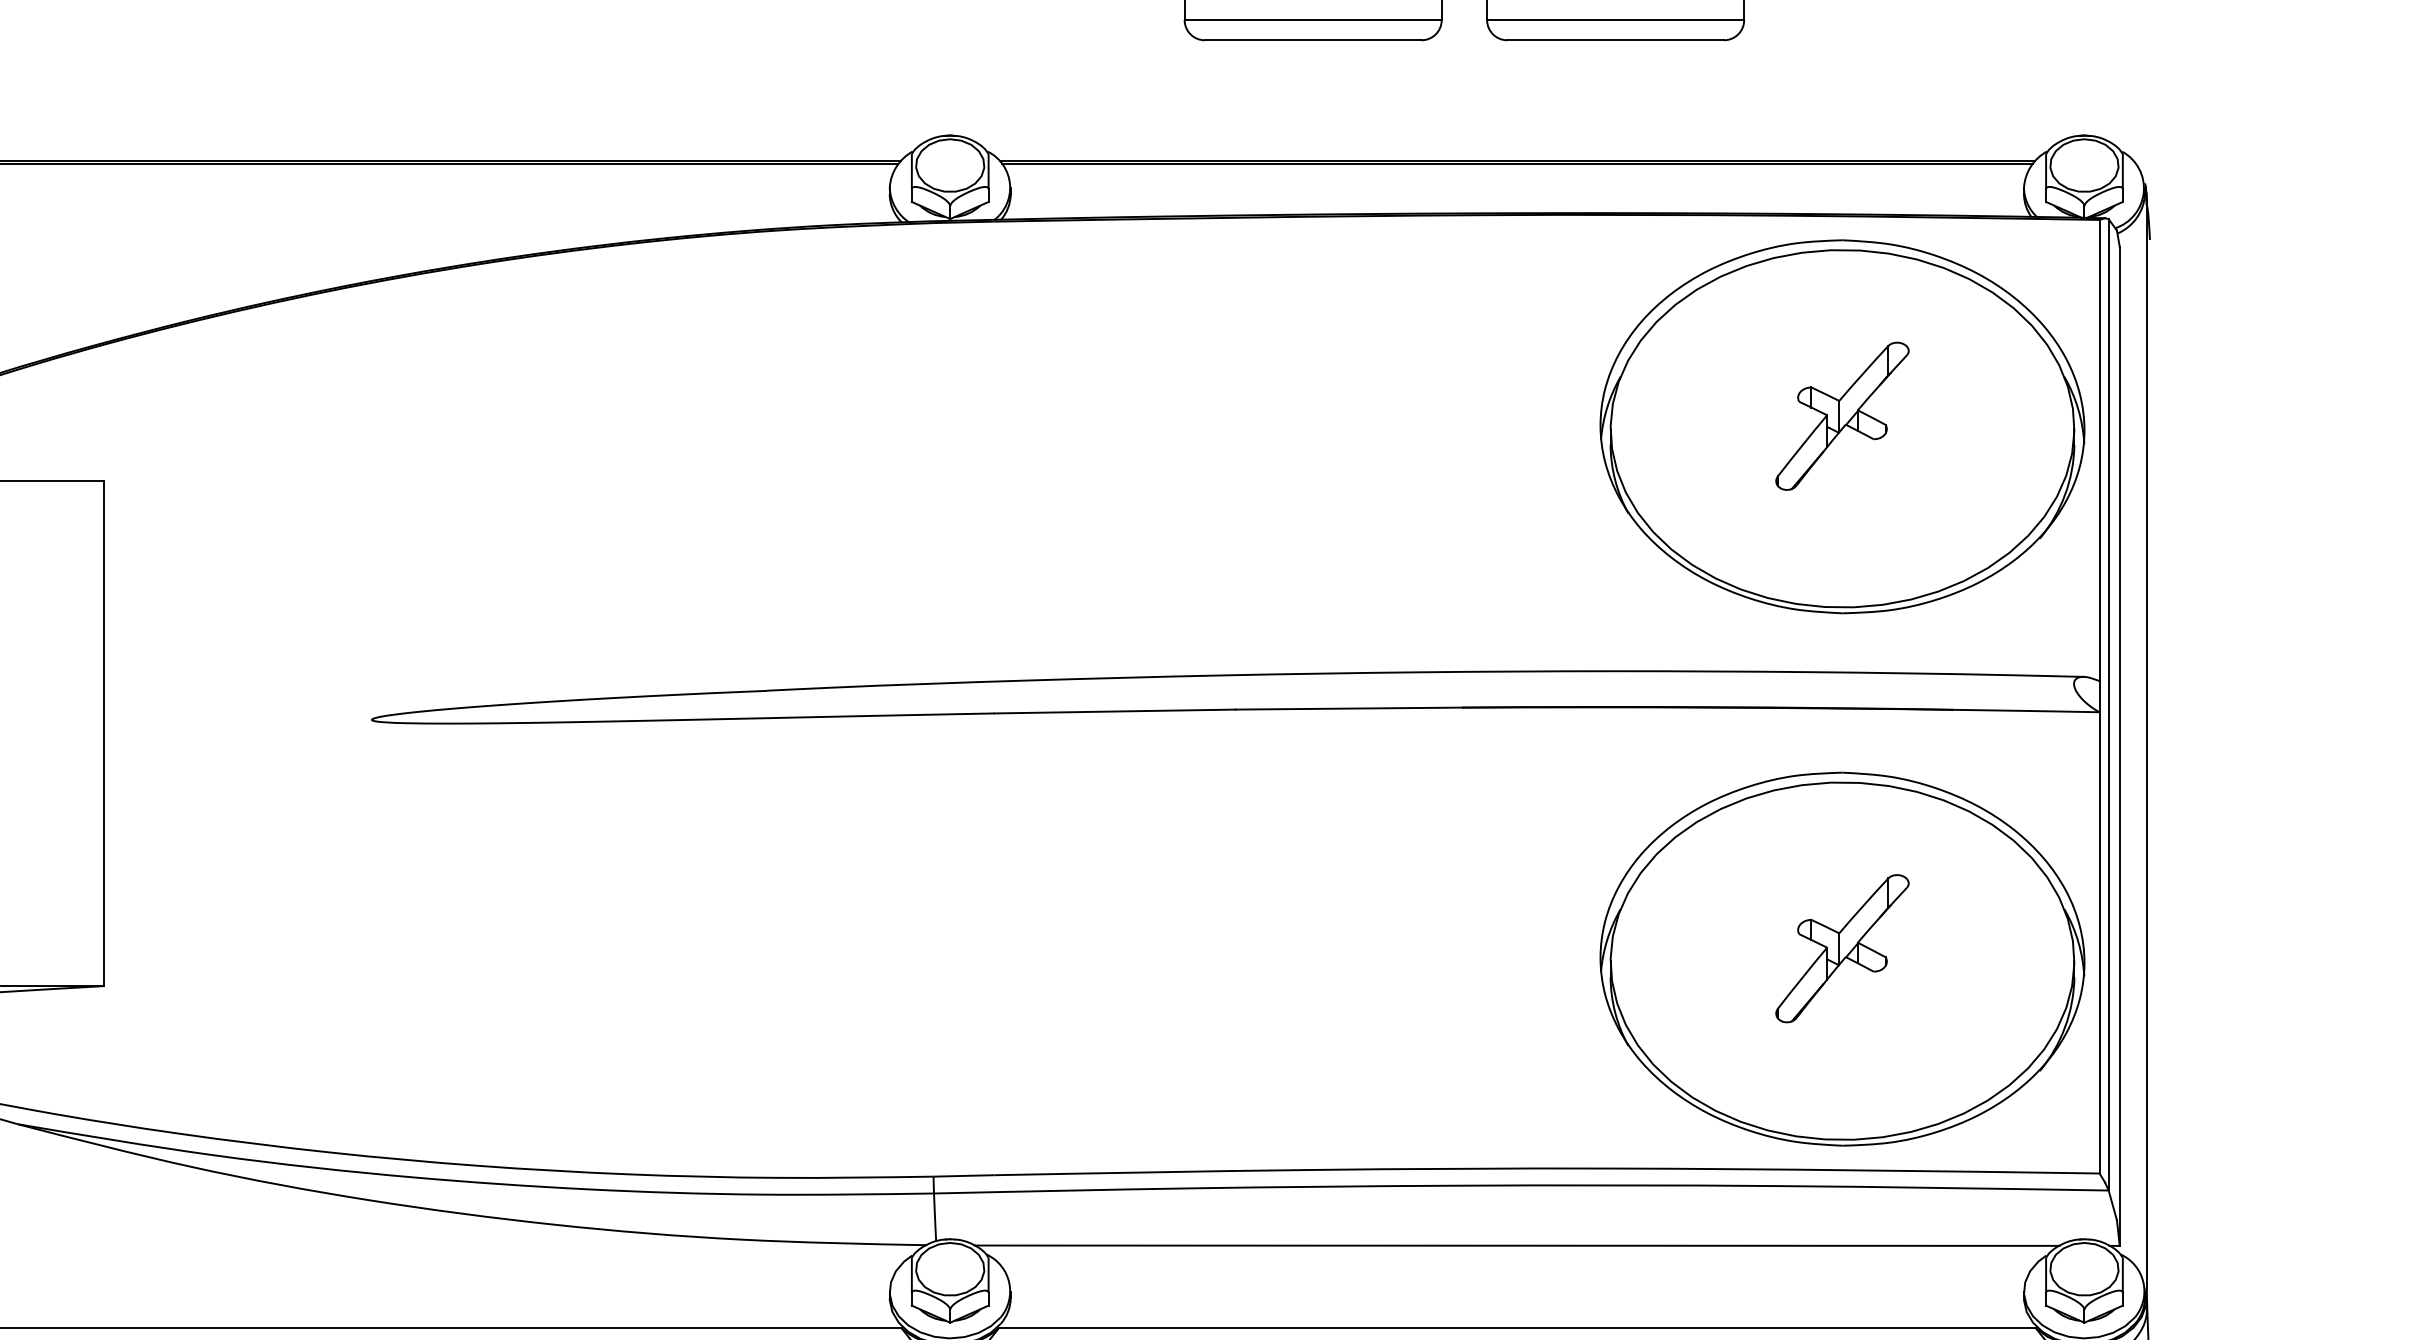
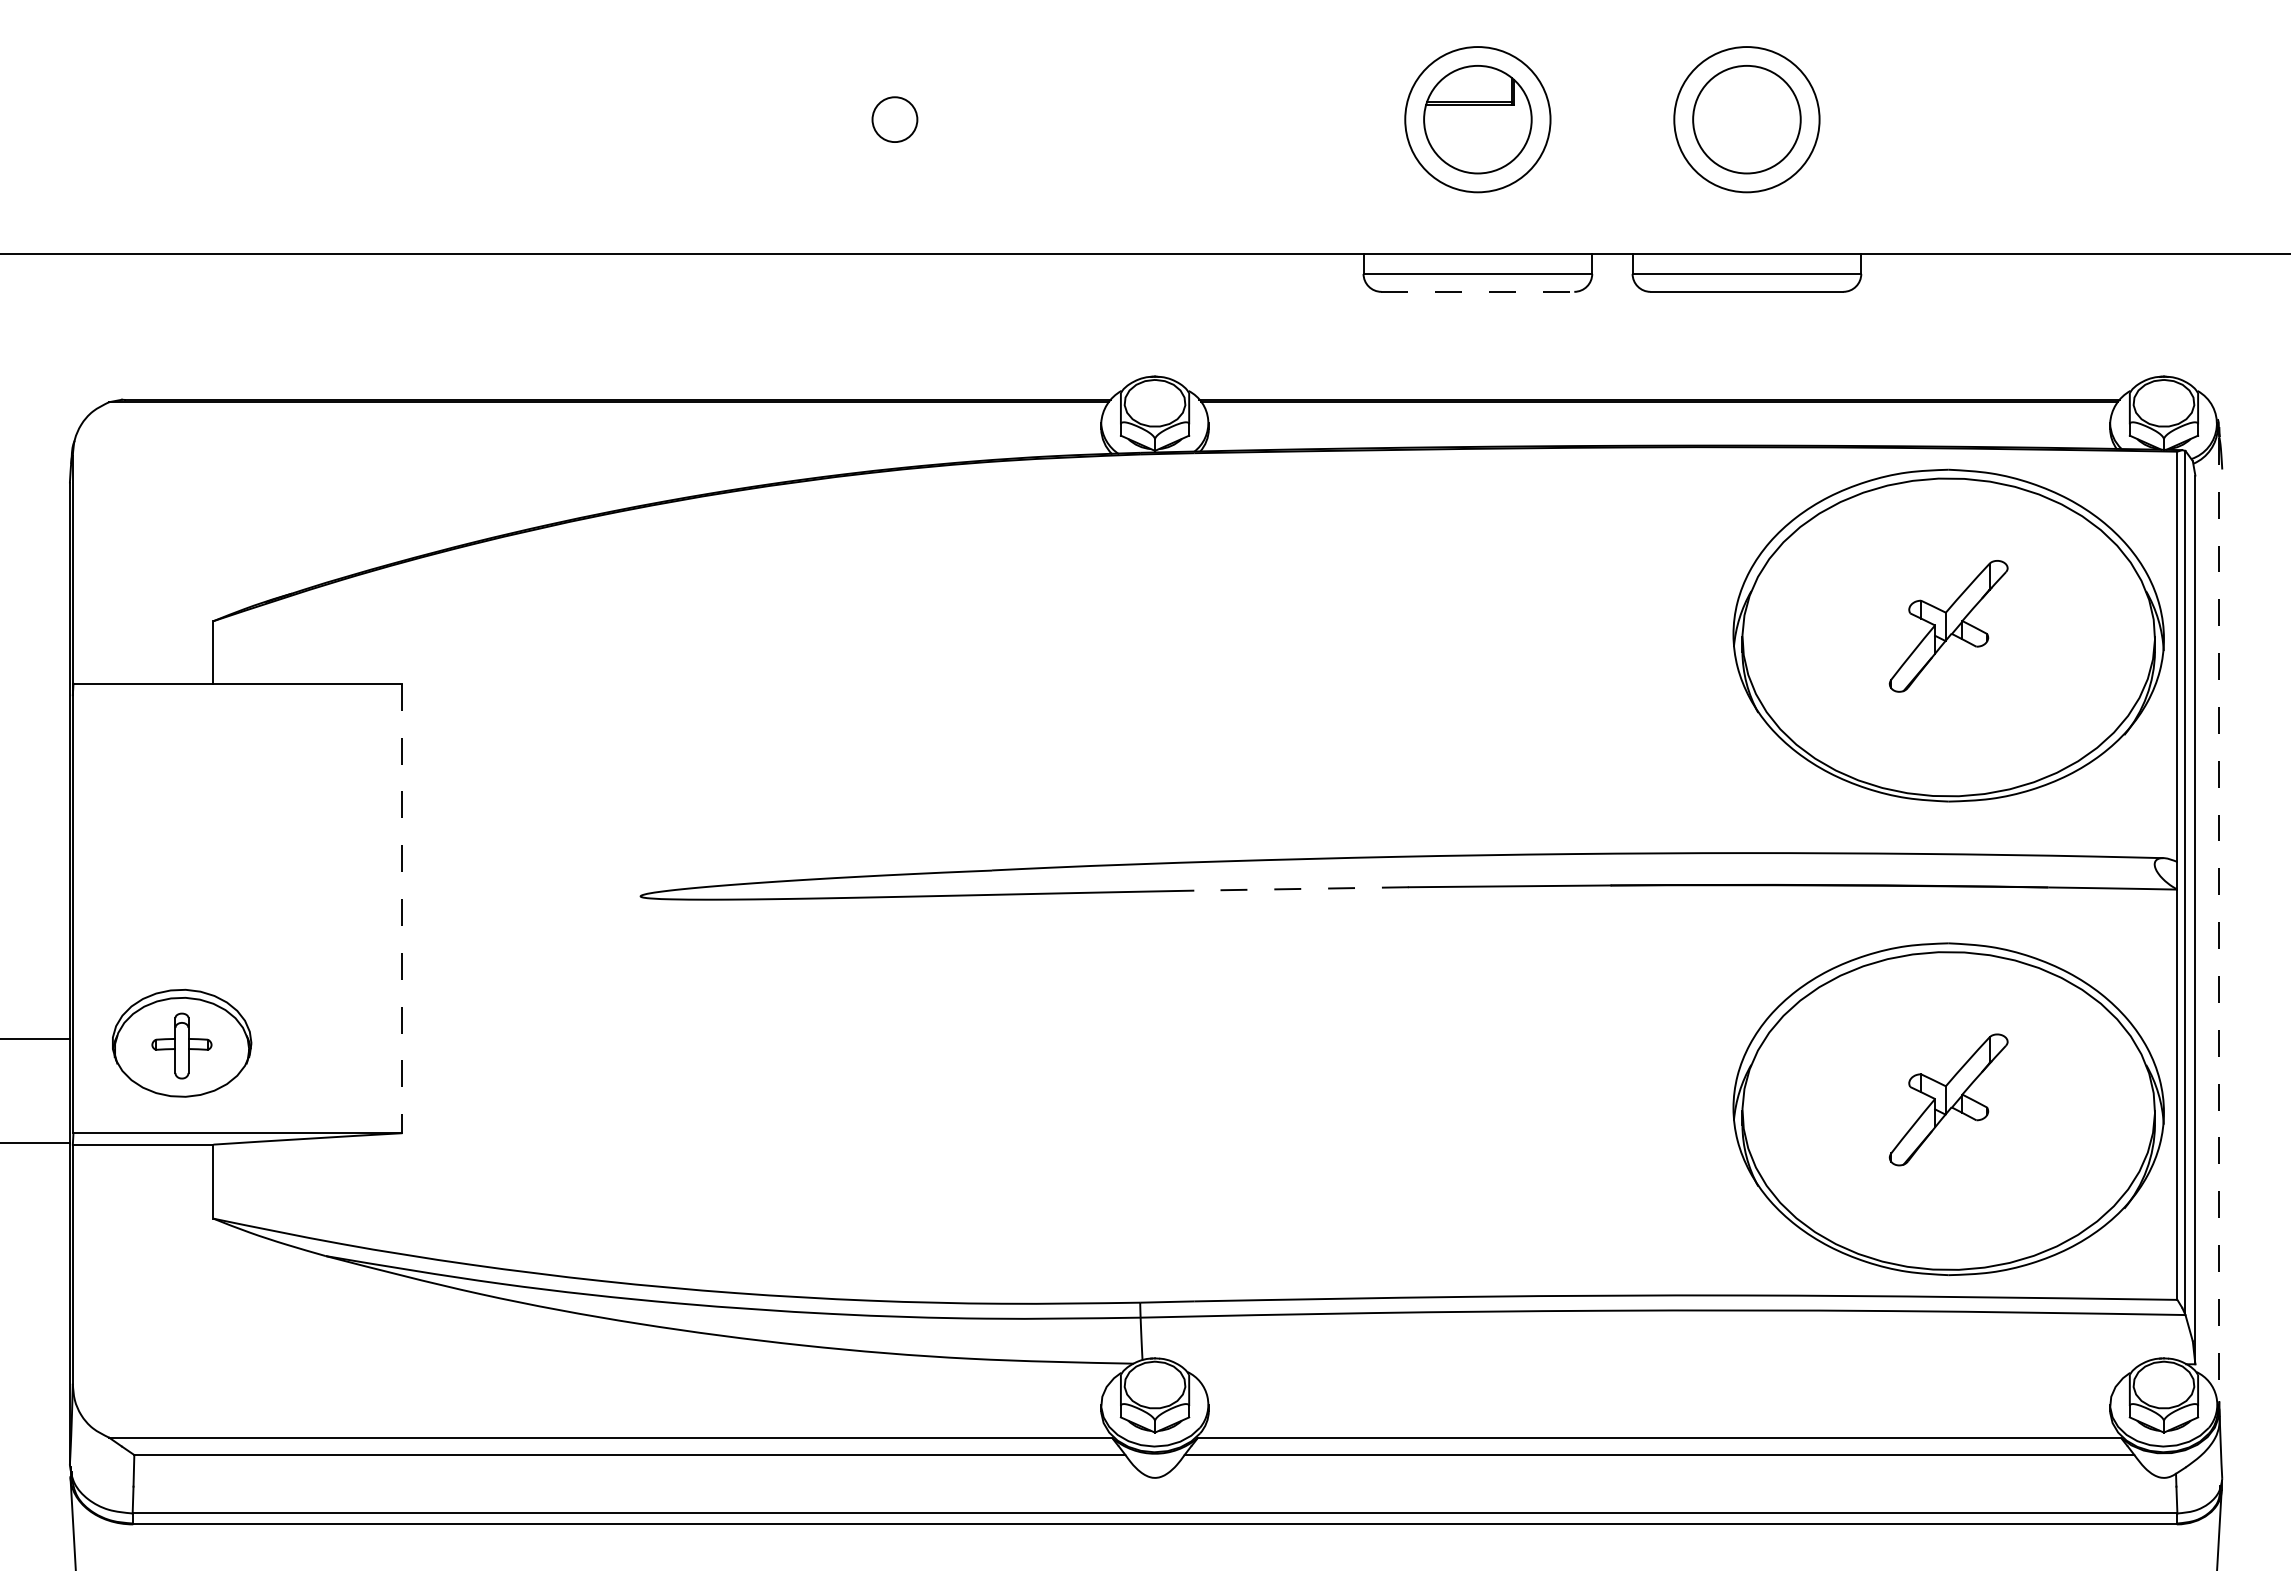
line: (1313, 39) -> (1478, 291), solid -> dashed
line: (1114, 711) -> (1301, 888), solid -> dashed
line: (104, 733) -> (402, 908), solid -> dashed
line: (2146, 746) -> (2219, 920), solid -> dashed
line: (1516, 1245) -> (1658, 1363), removed

